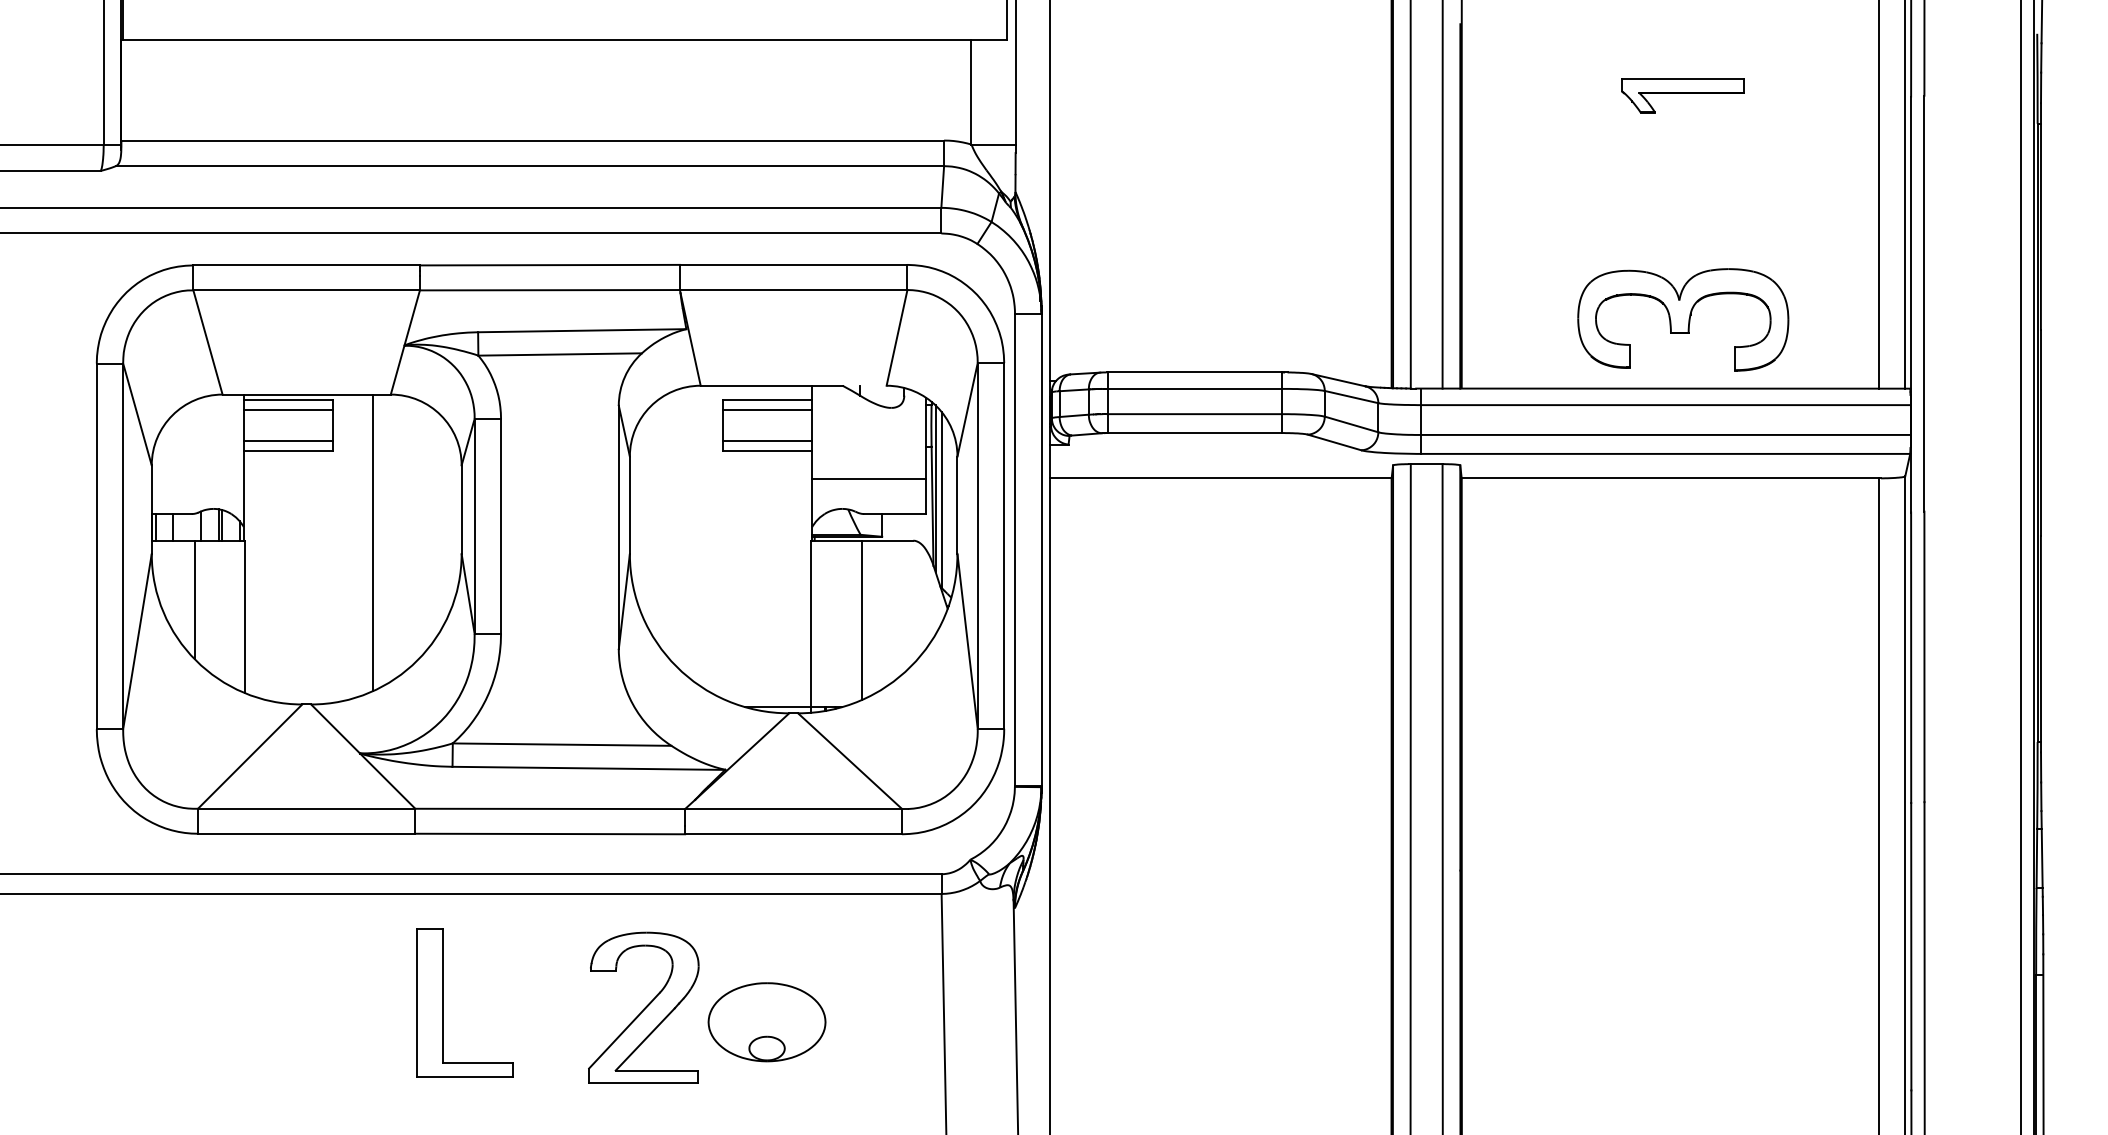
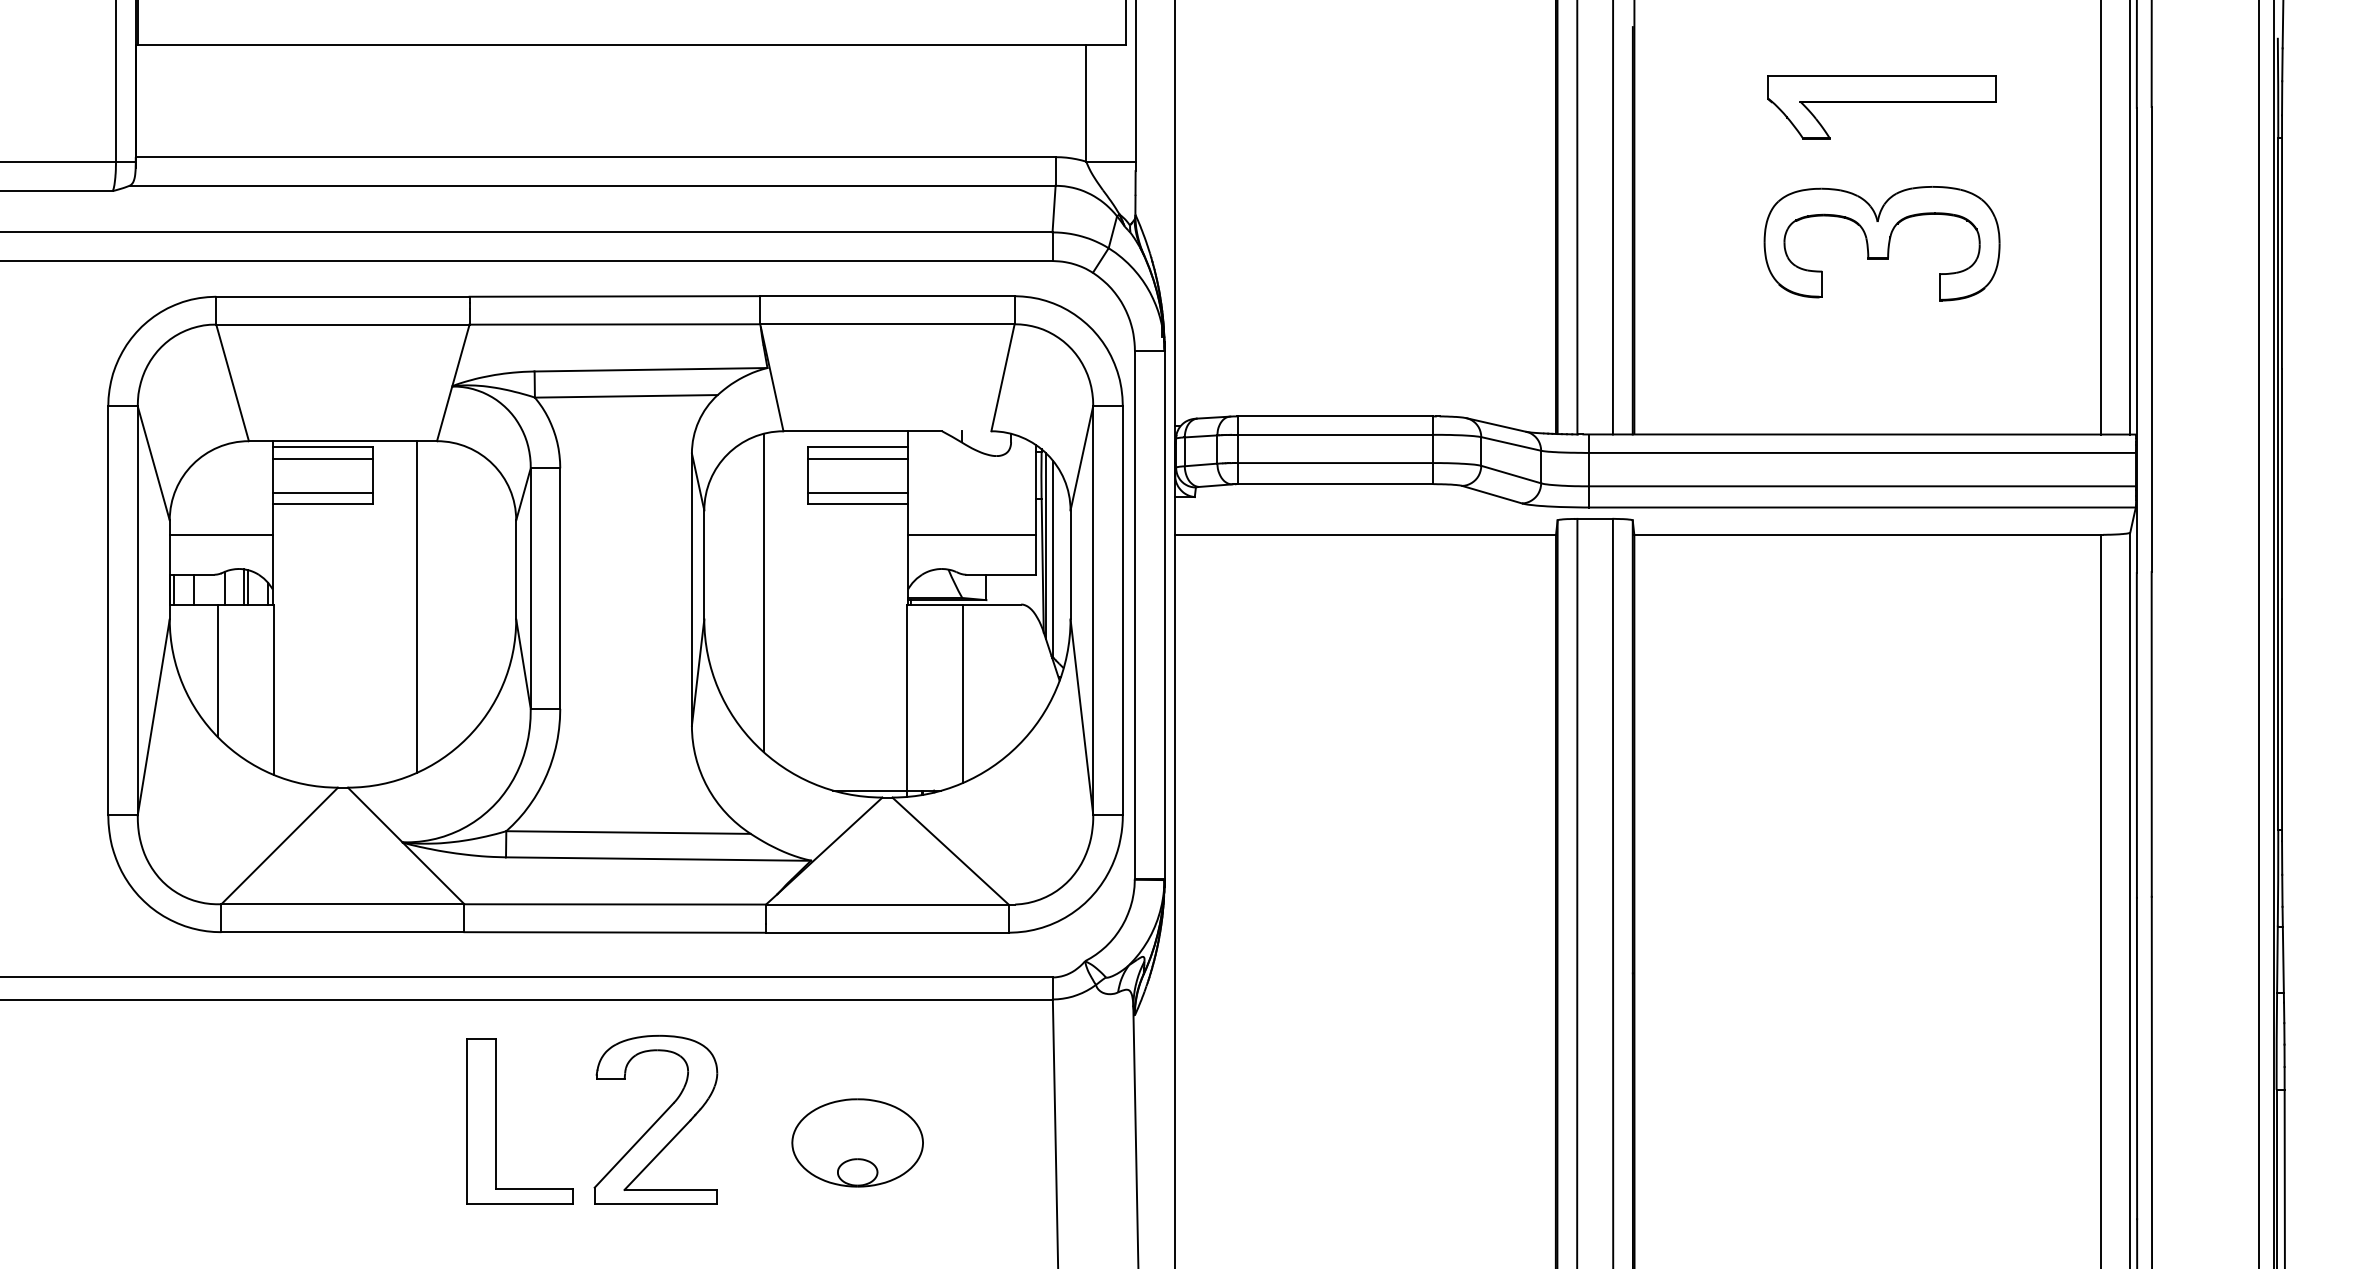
part: (1682, 96) -> (1881, 107), size x1.67
part: (1682, 319) -> (1881, 243), moved
line: (197, 478) -> (220, 535), added
line: (682, 529) -> (763, 592), added
part: (643, 1007) -> (655, 1119), moved

